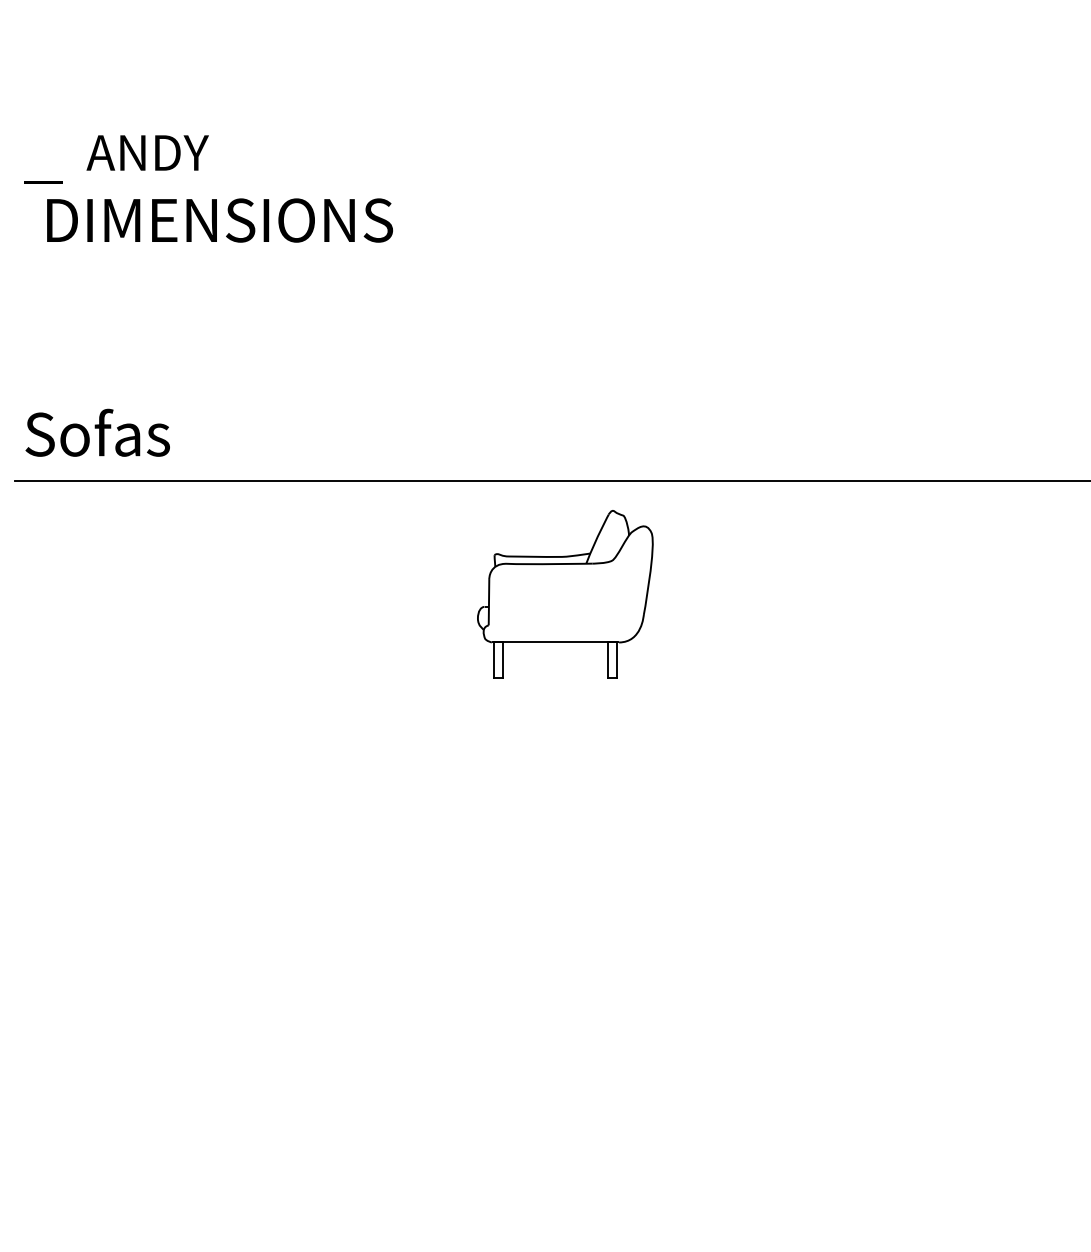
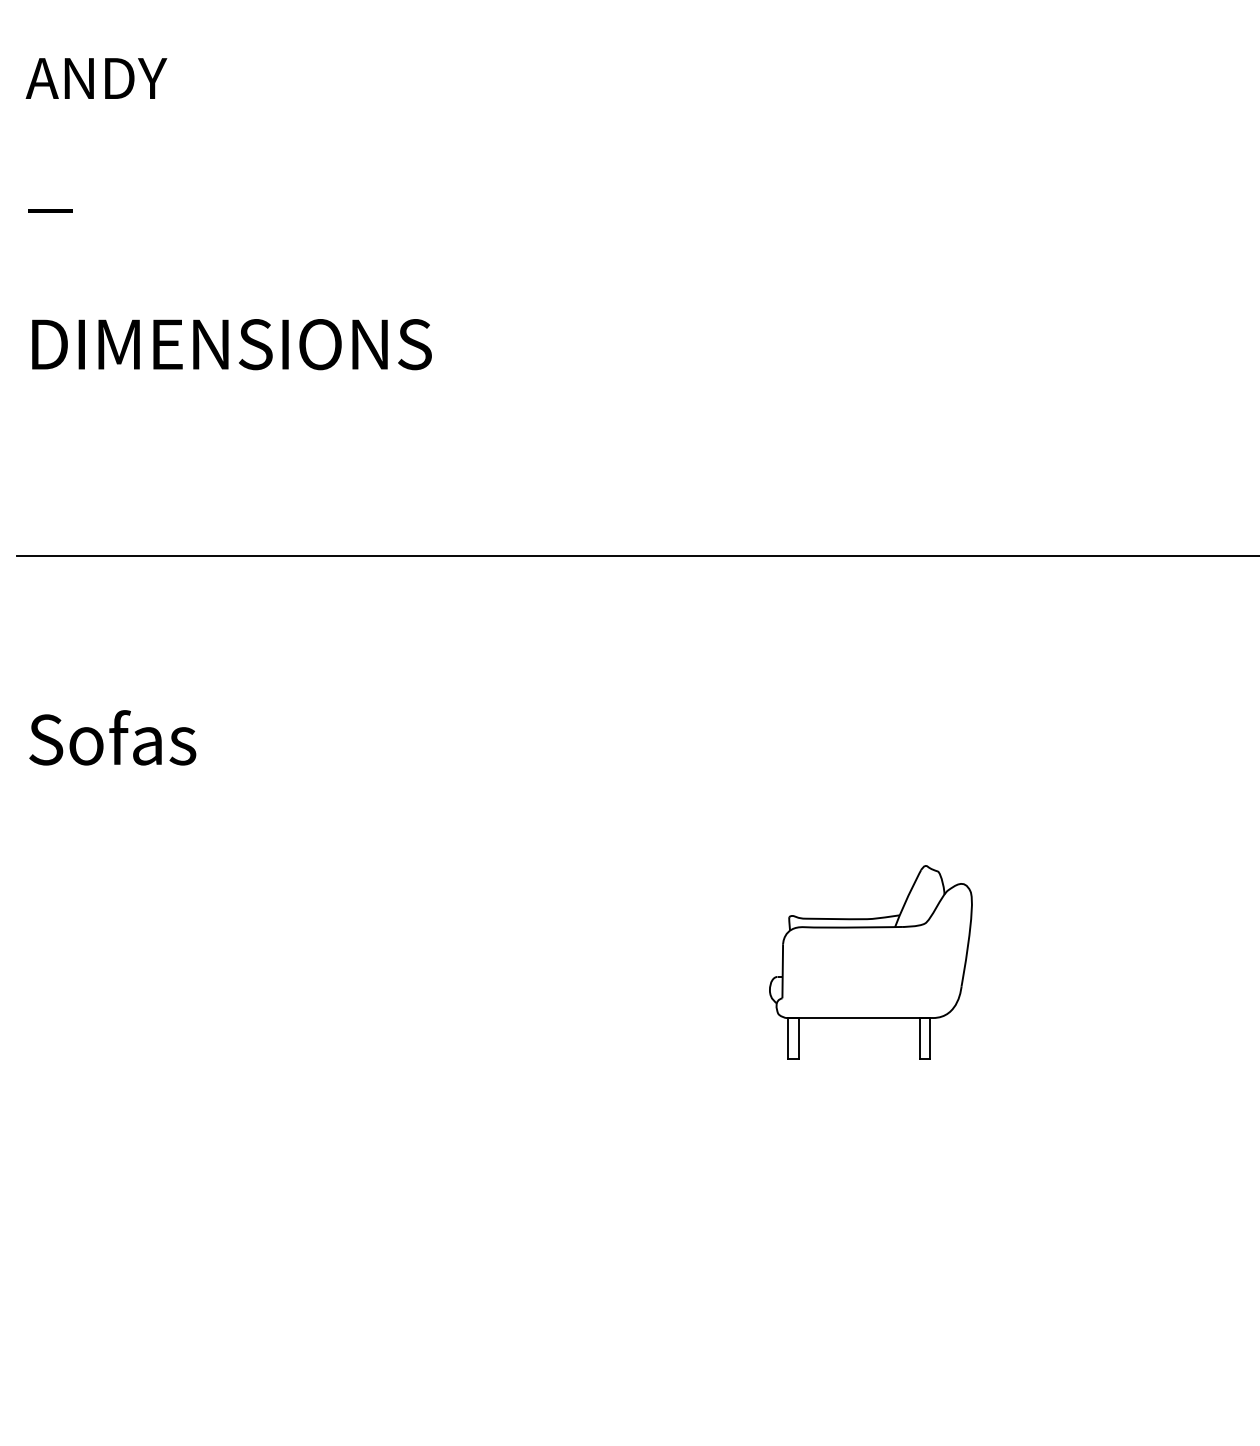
text: (147, 152) -> (96, 78), moved
text: (219, 220) -> (231, 344), moved
text: (97, 432) -> (112, 737), moved
part: (564, 594) -> (870, 962), moved

